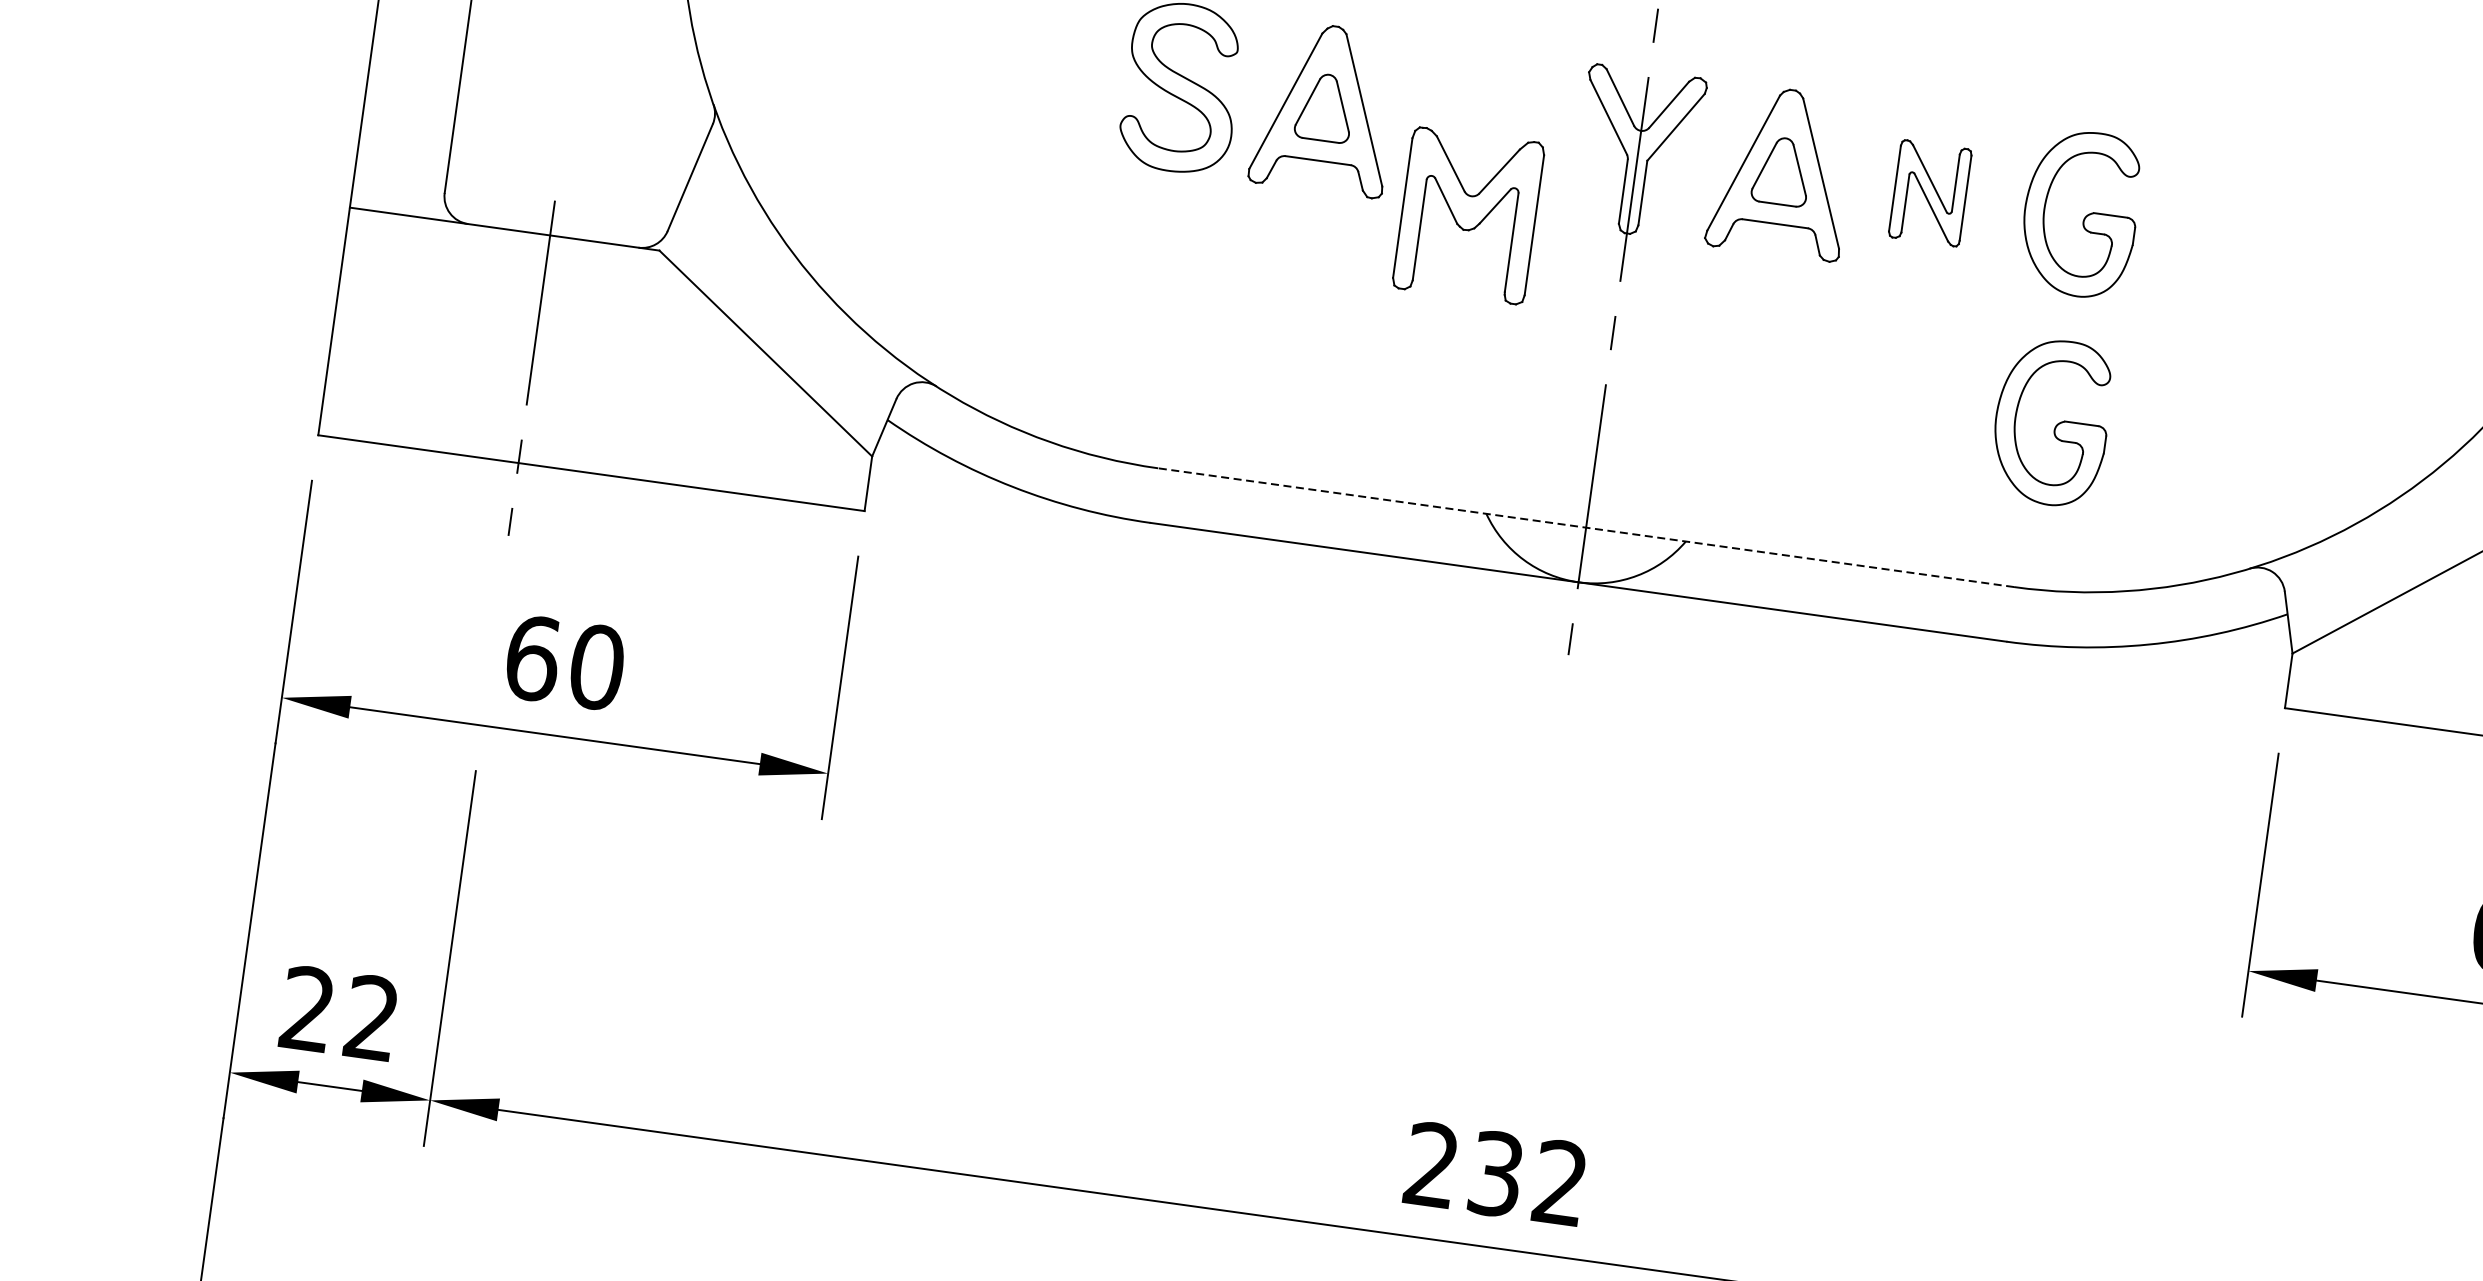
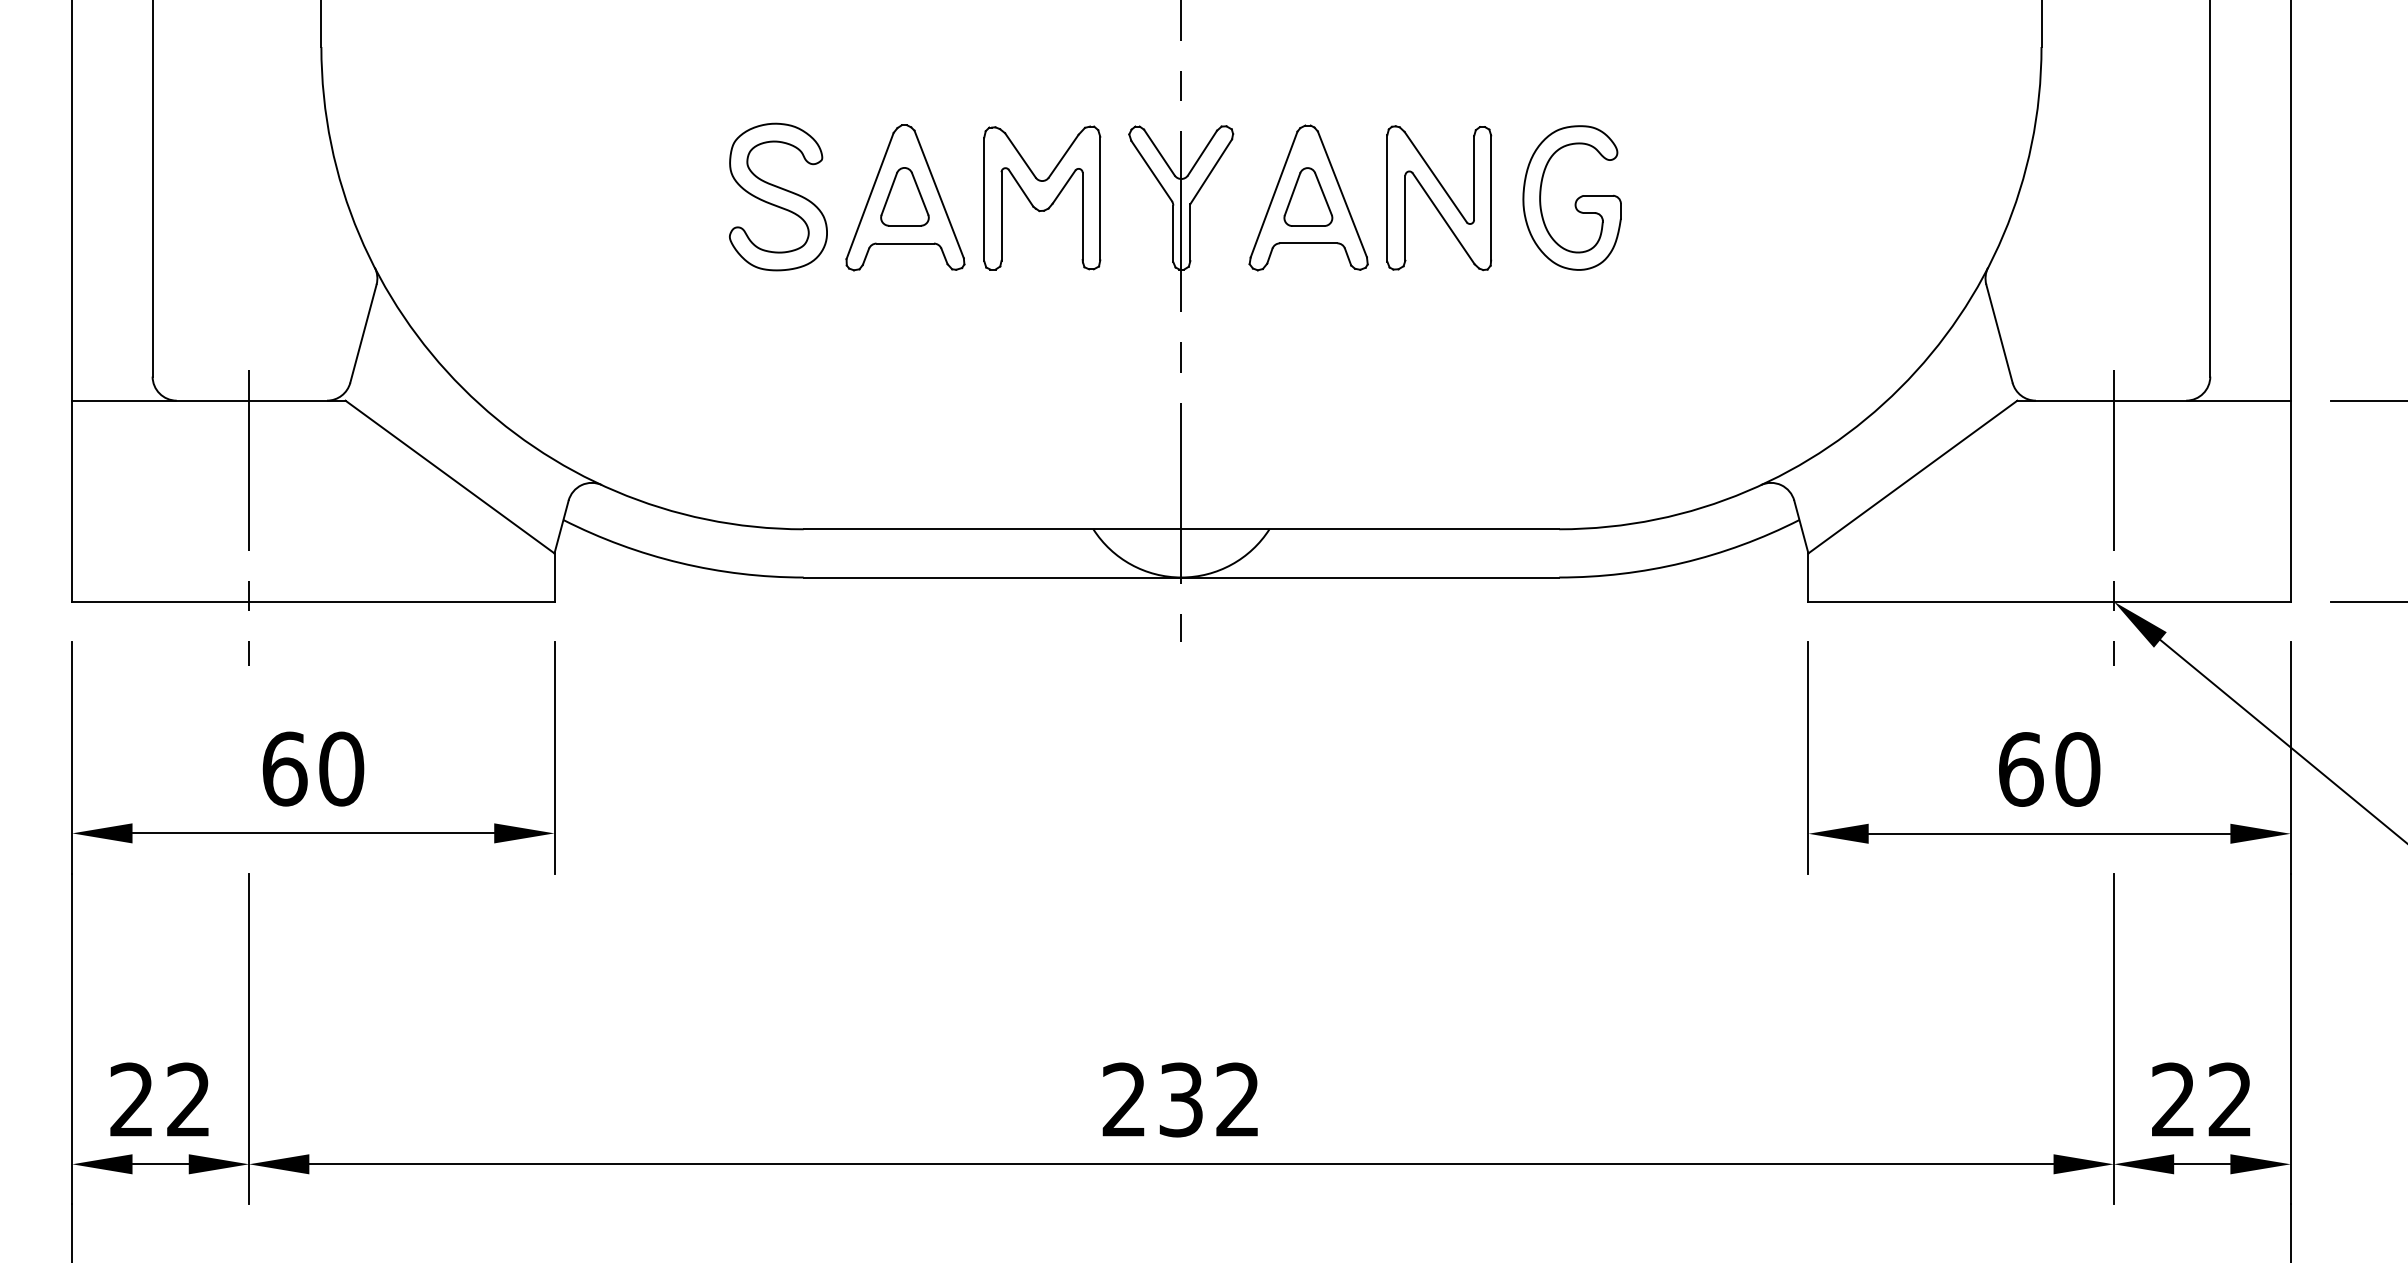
part: (1930, 193) -> (1439, 198), size x1.67
part: (1469, 214) -> (1042, 197), moved
part: (2051, 421) -> (1571, 381), removed
line: (1586, 527) -> (1181, 529), dashed -> solid

